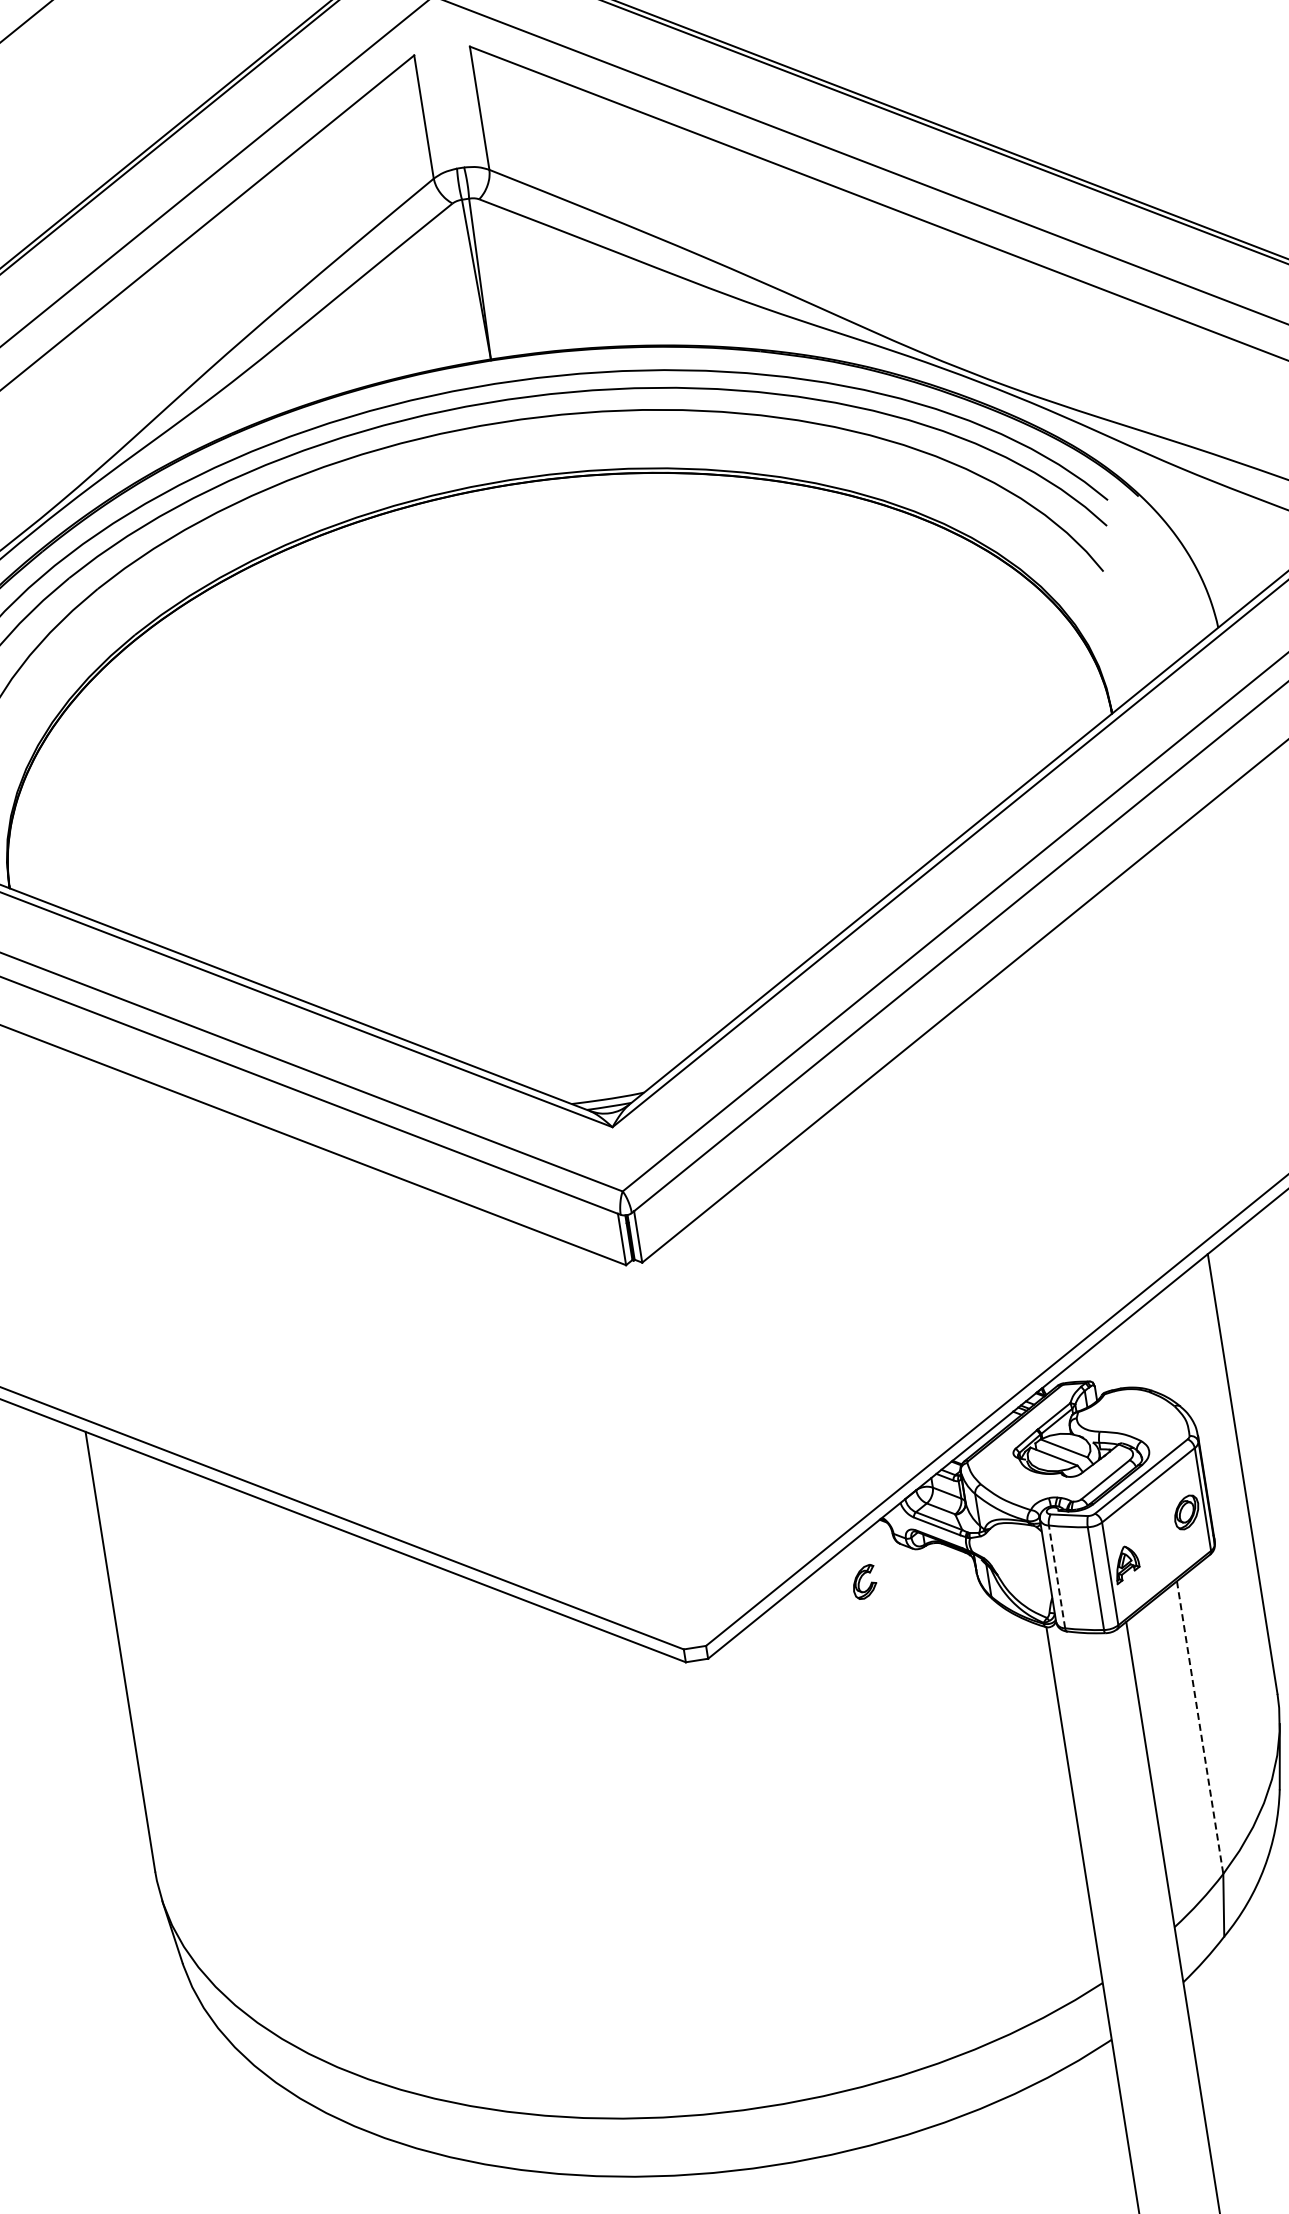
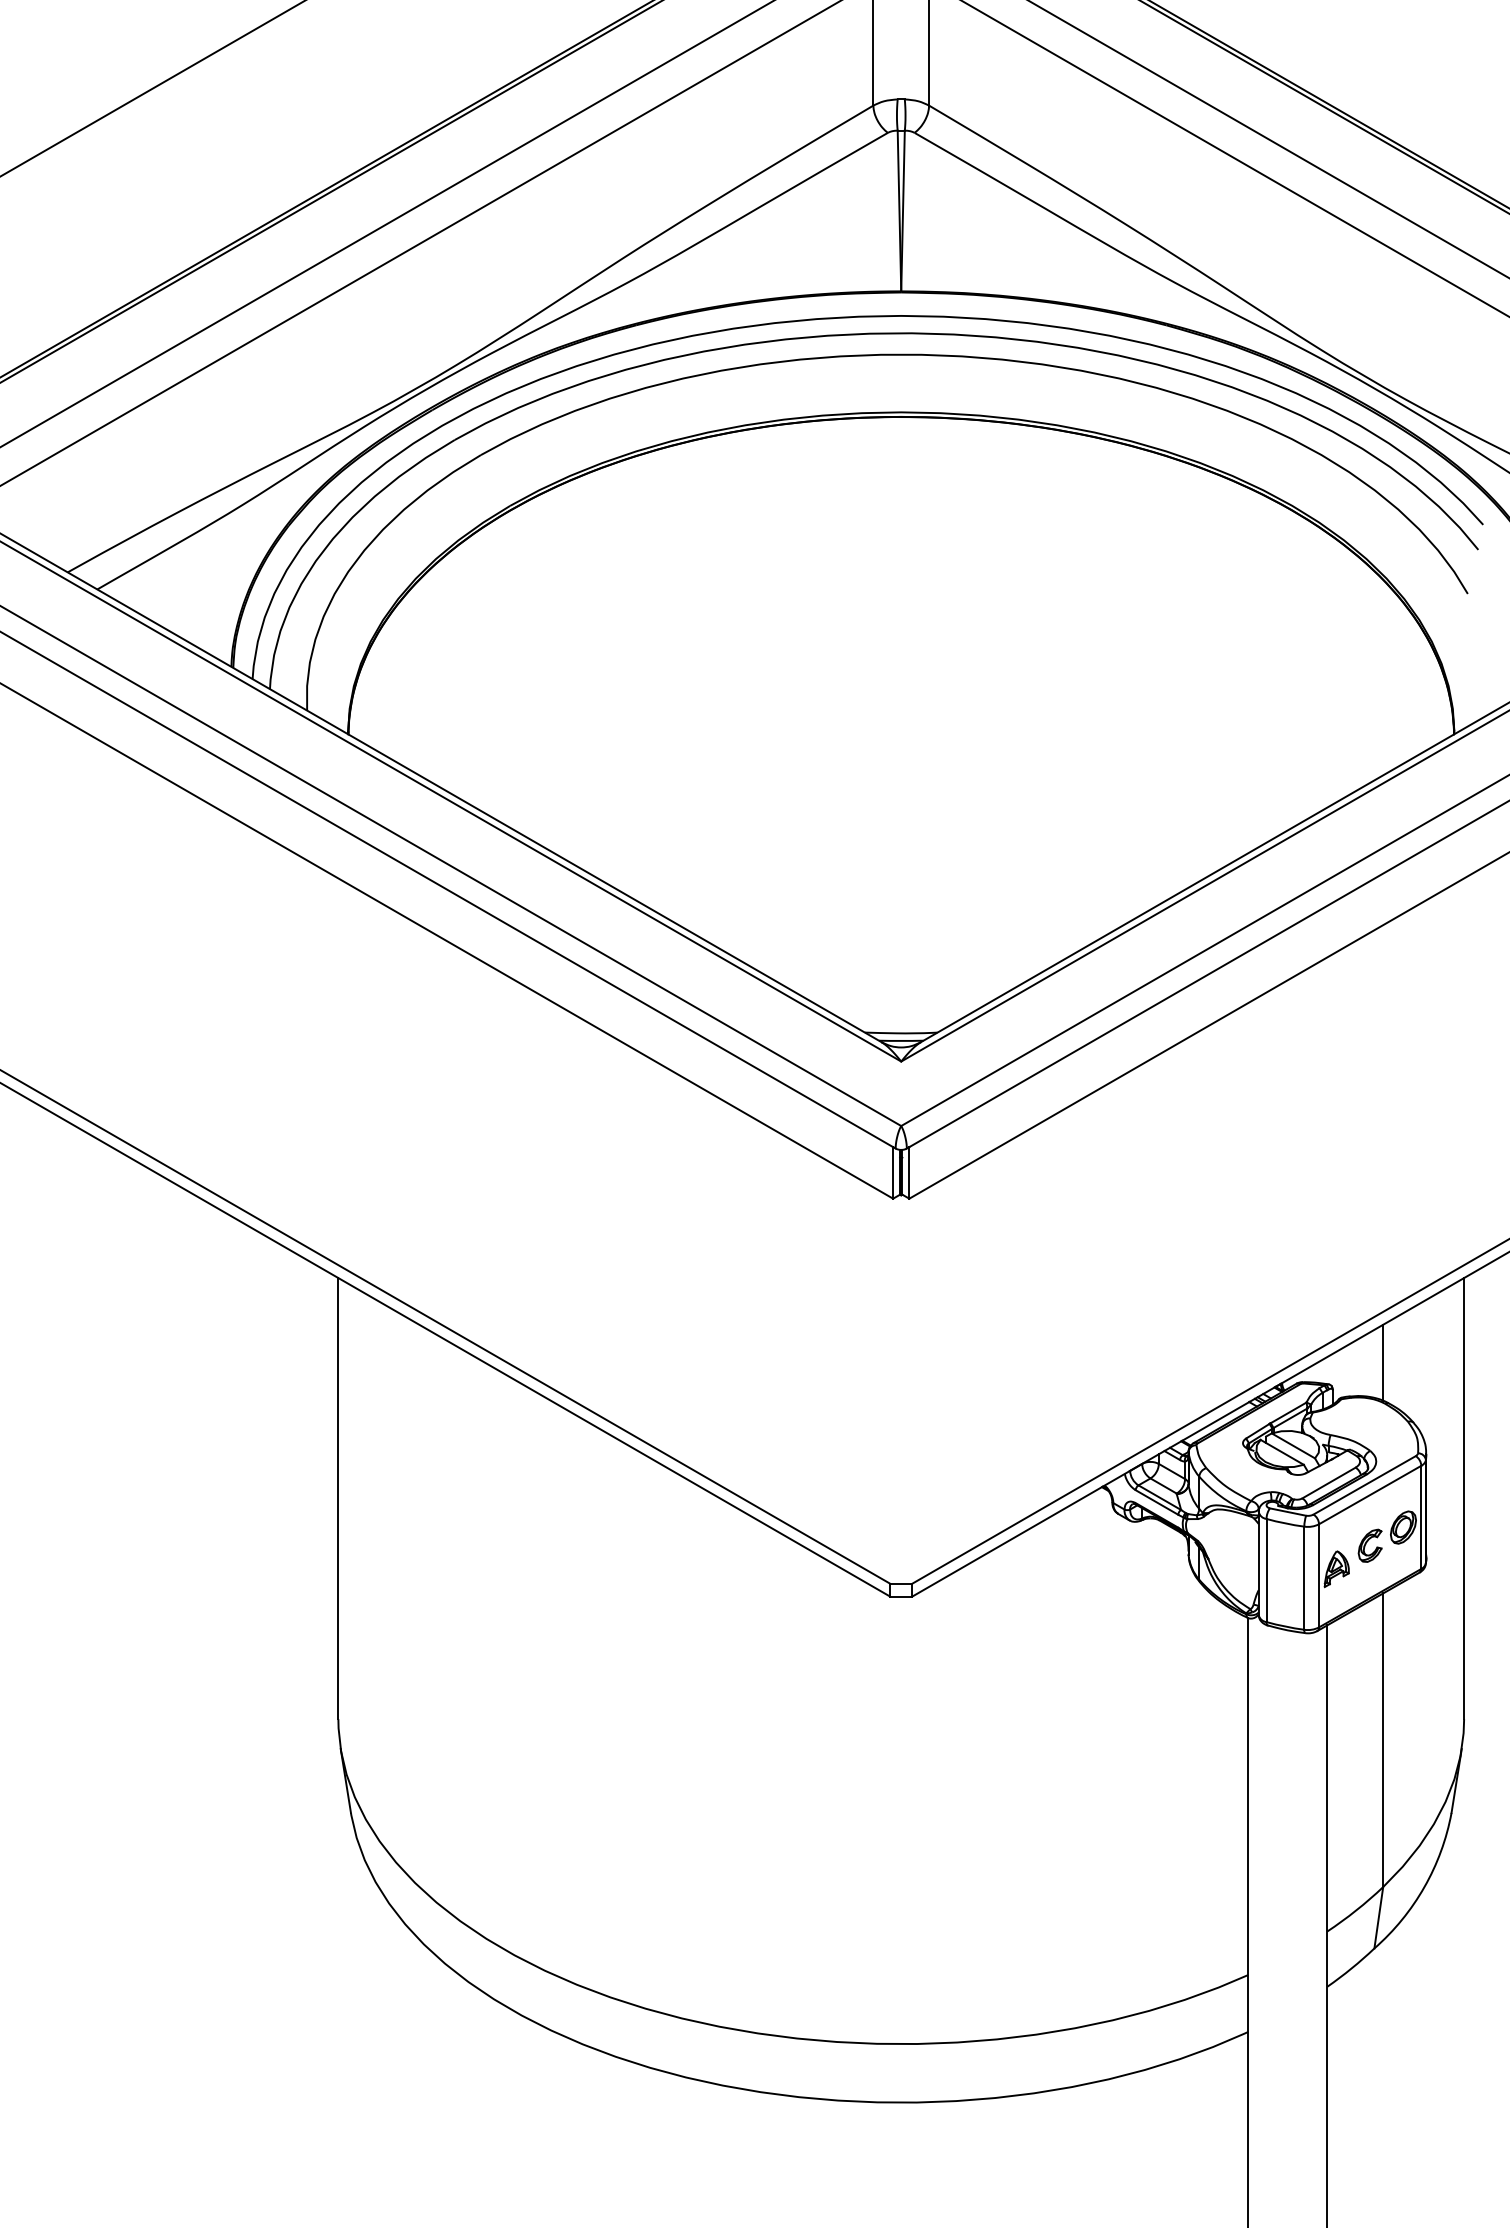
line: (1140, 1351) -> (1383, 1362), added
line: (1056, 1576) -> (1266, 1570), dashed -> solid
part: (863, 1581) -> (1369, 1545), moved
line: (1200, 1727) -> (1383, 1740), dashed -> solid

